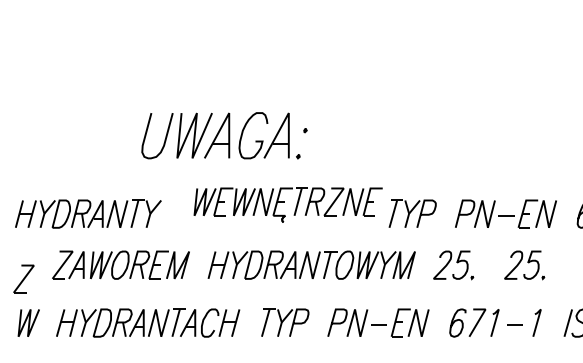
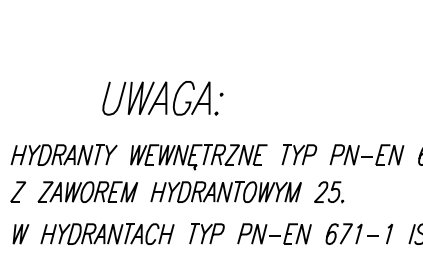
part: (287, 204) -> (198, 156), moved
part: (524, 265) -> (380, 192), removed
part: (23, 278) -> (17, 191), moved

